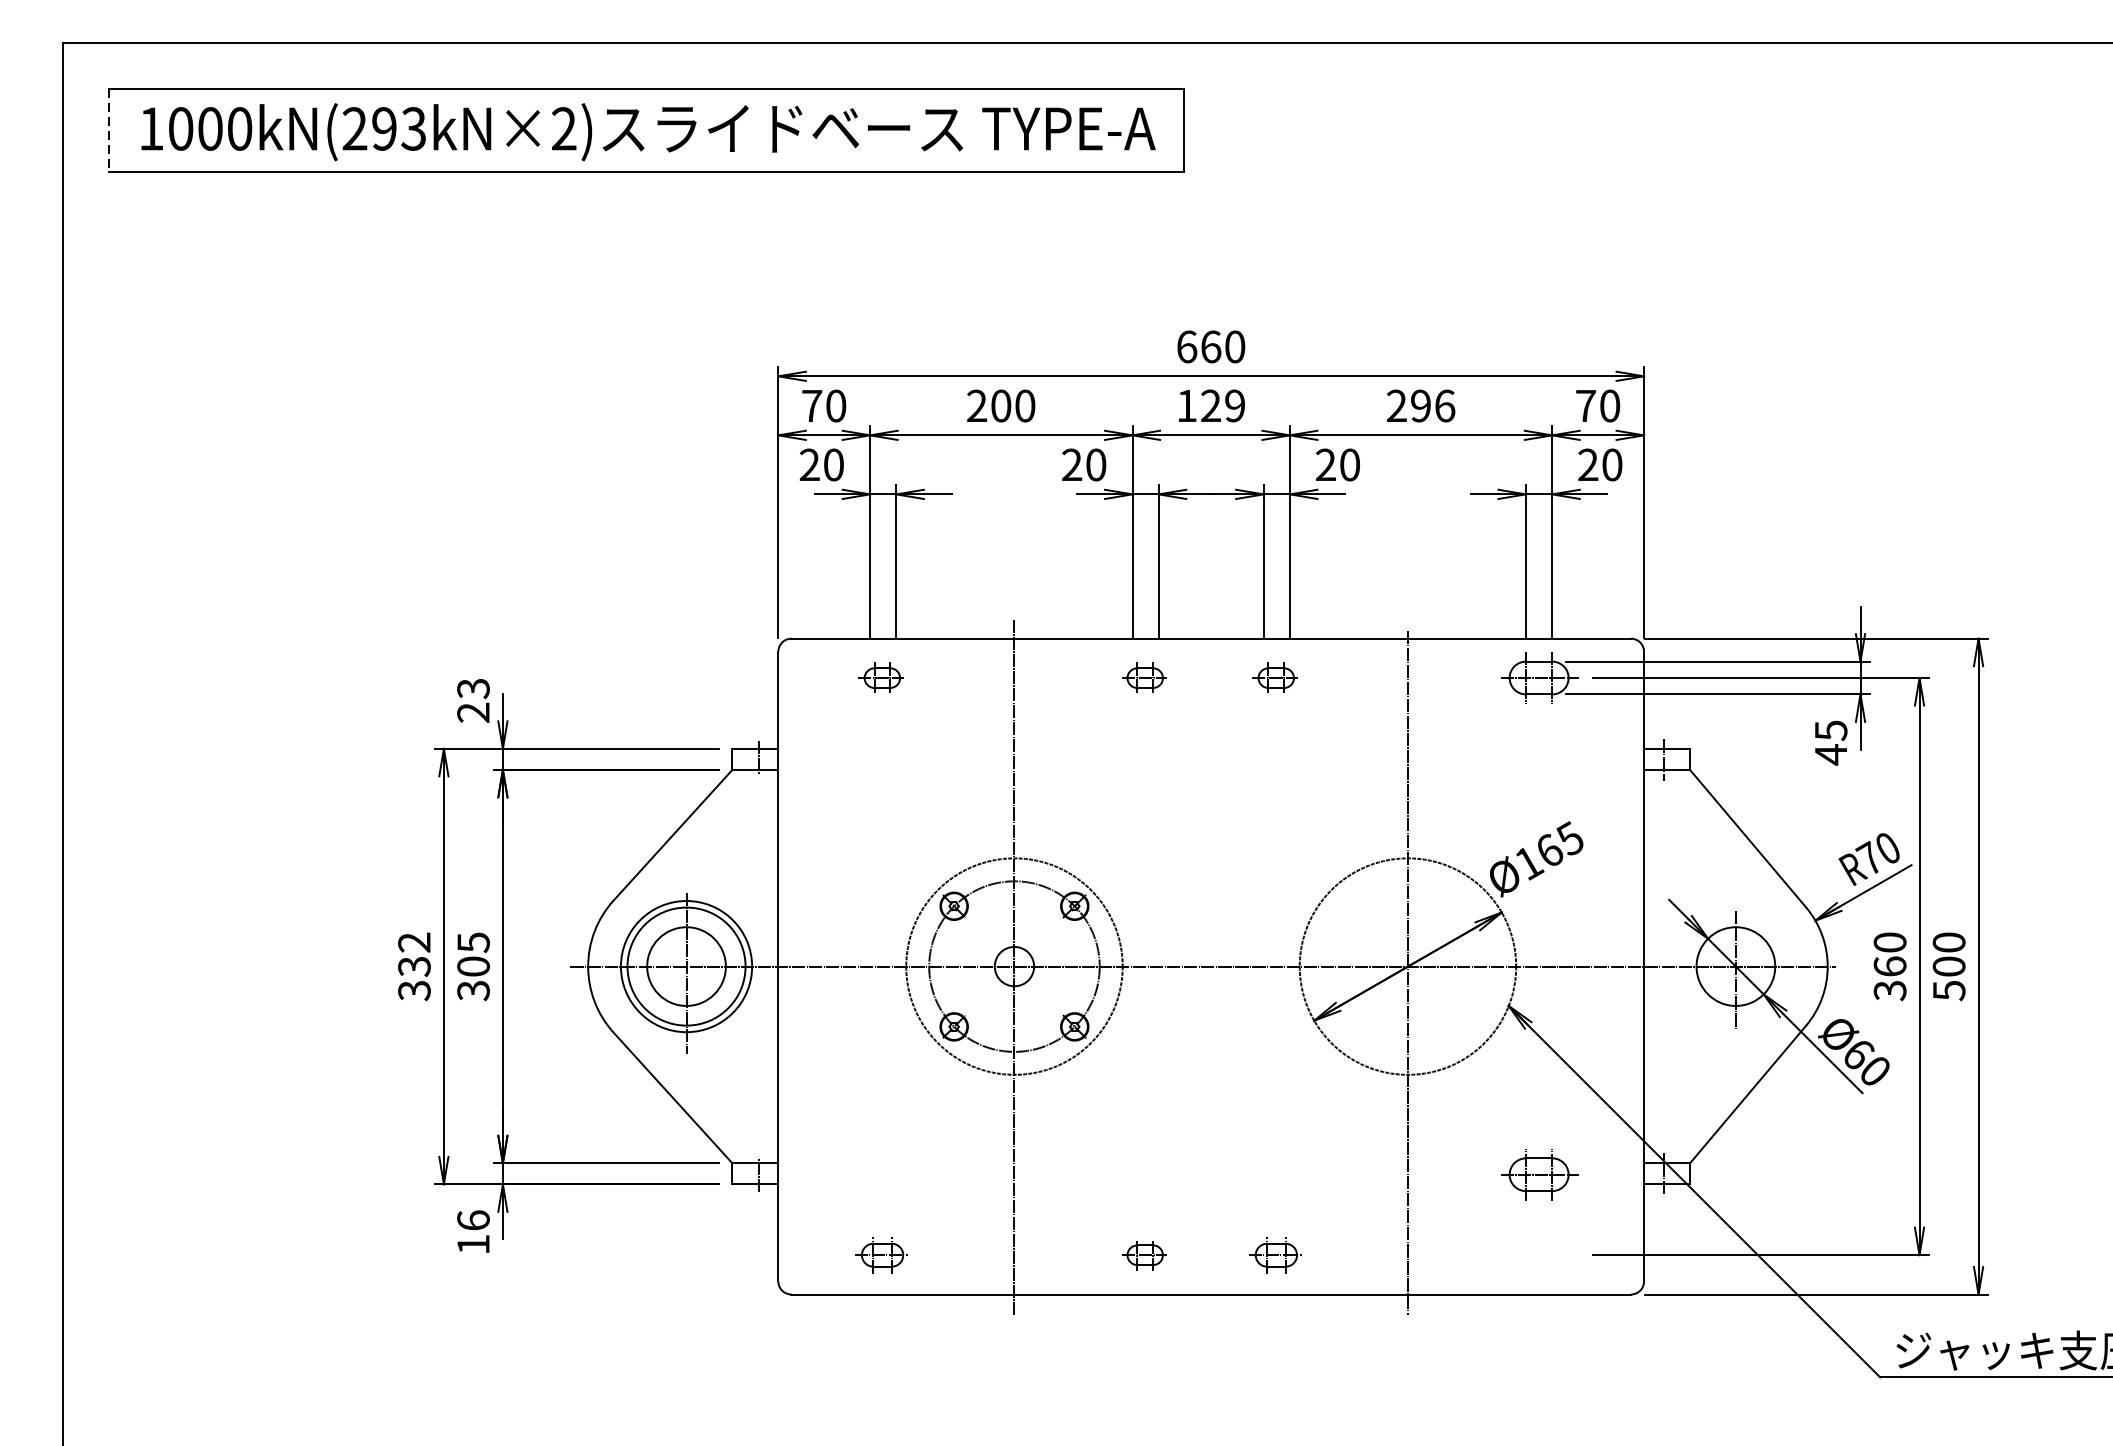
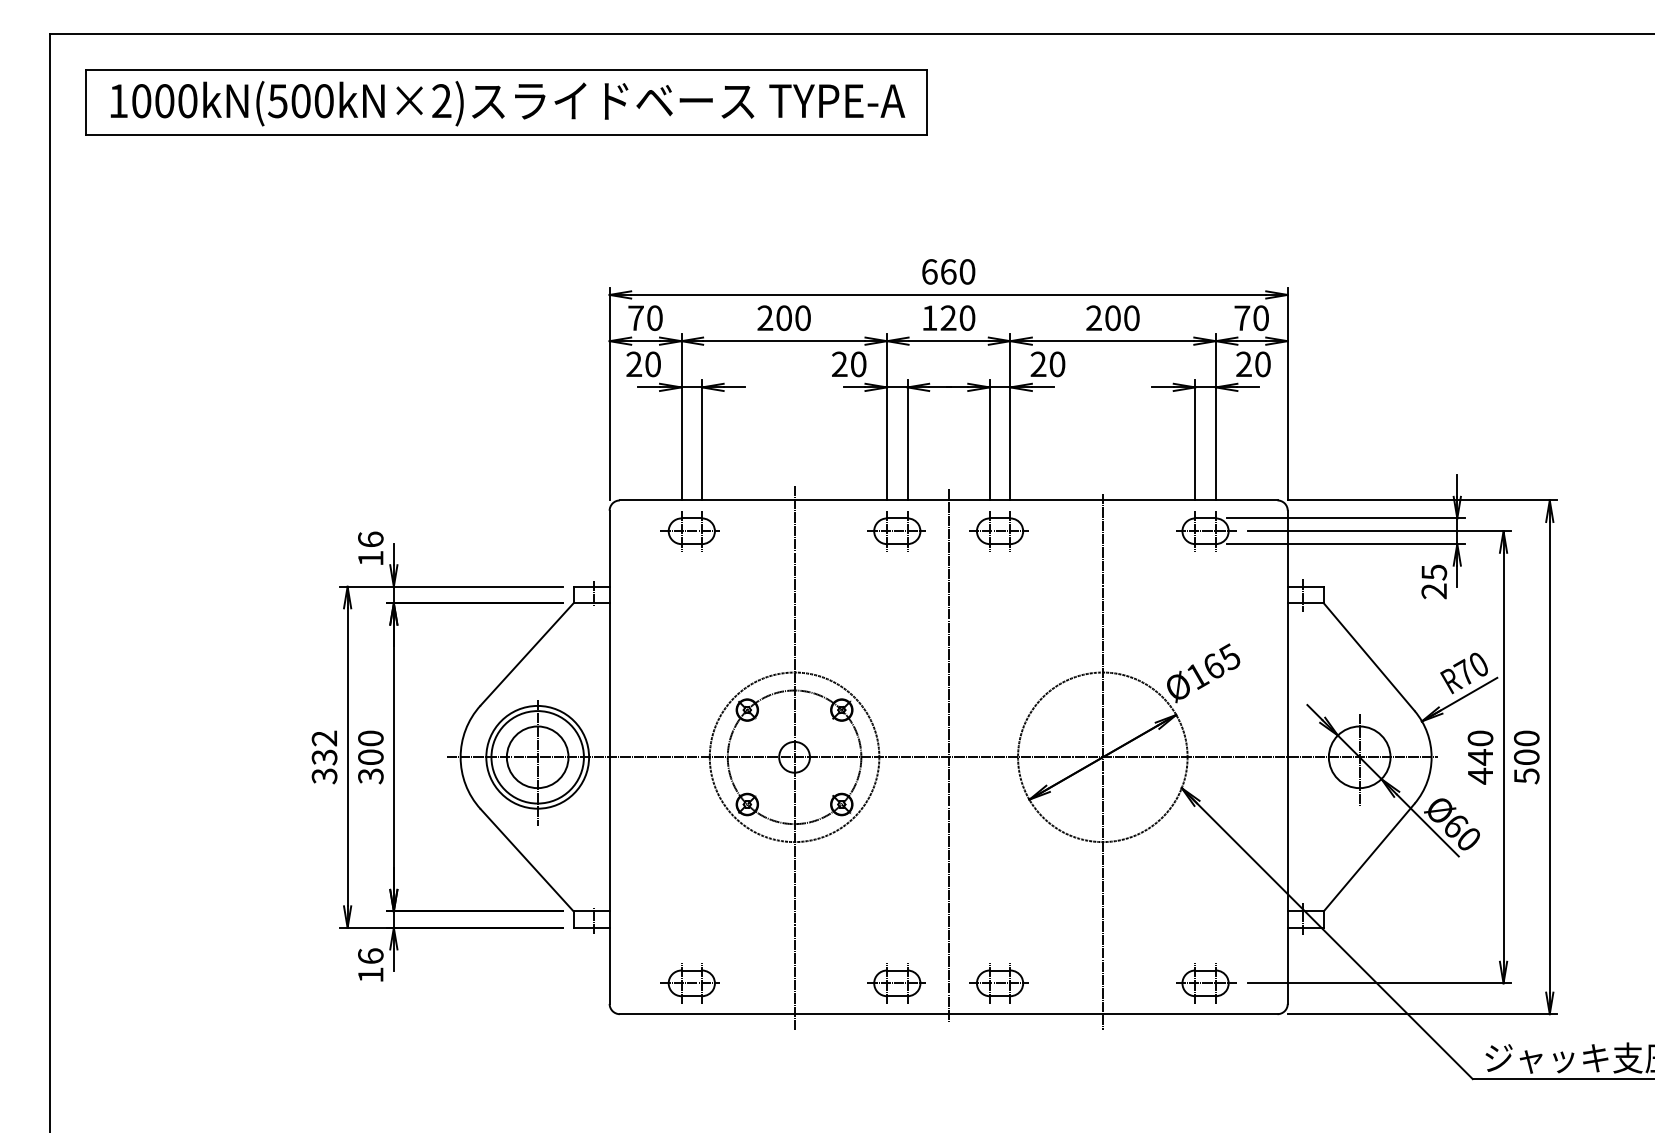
text: (383, 129) -> (300, 101), 1000kN(293kN×2) -> 1000kN(500kN×2)
line: (109, 130) -> (85, 102), dashed -> solid
text: (1235, 405) -> (967, 317), 129 -> 120
text: (1433, 406) -> (1122, 318), 296 -> 200
part: (880, 678) -> (689, 531), size x1.67
part: (1144, 678) -> (896, 531), size x1.67
part: (1274, 678) -> (998, 531), size x1.67
text: (473, 700) -> (370, 548), 23 -> 16
text: (1830, 754) -> (1433, 591), 45 -> 25
text: (473, 942) -> (370, 738), 305 -> 300
line: (1210, 964) -> (948, 755), added
text: (1890, 978) -> (1480, 766), 360 -> 440
part: (1540, 1174) -> (1206, 983), moved
part: (880, 1255) -> (689, 983), size x1.43
part: (1144, 1255) -> (896, 983), size x1.67
part: (1274, 1255) -> (998, 983), size x1.43

